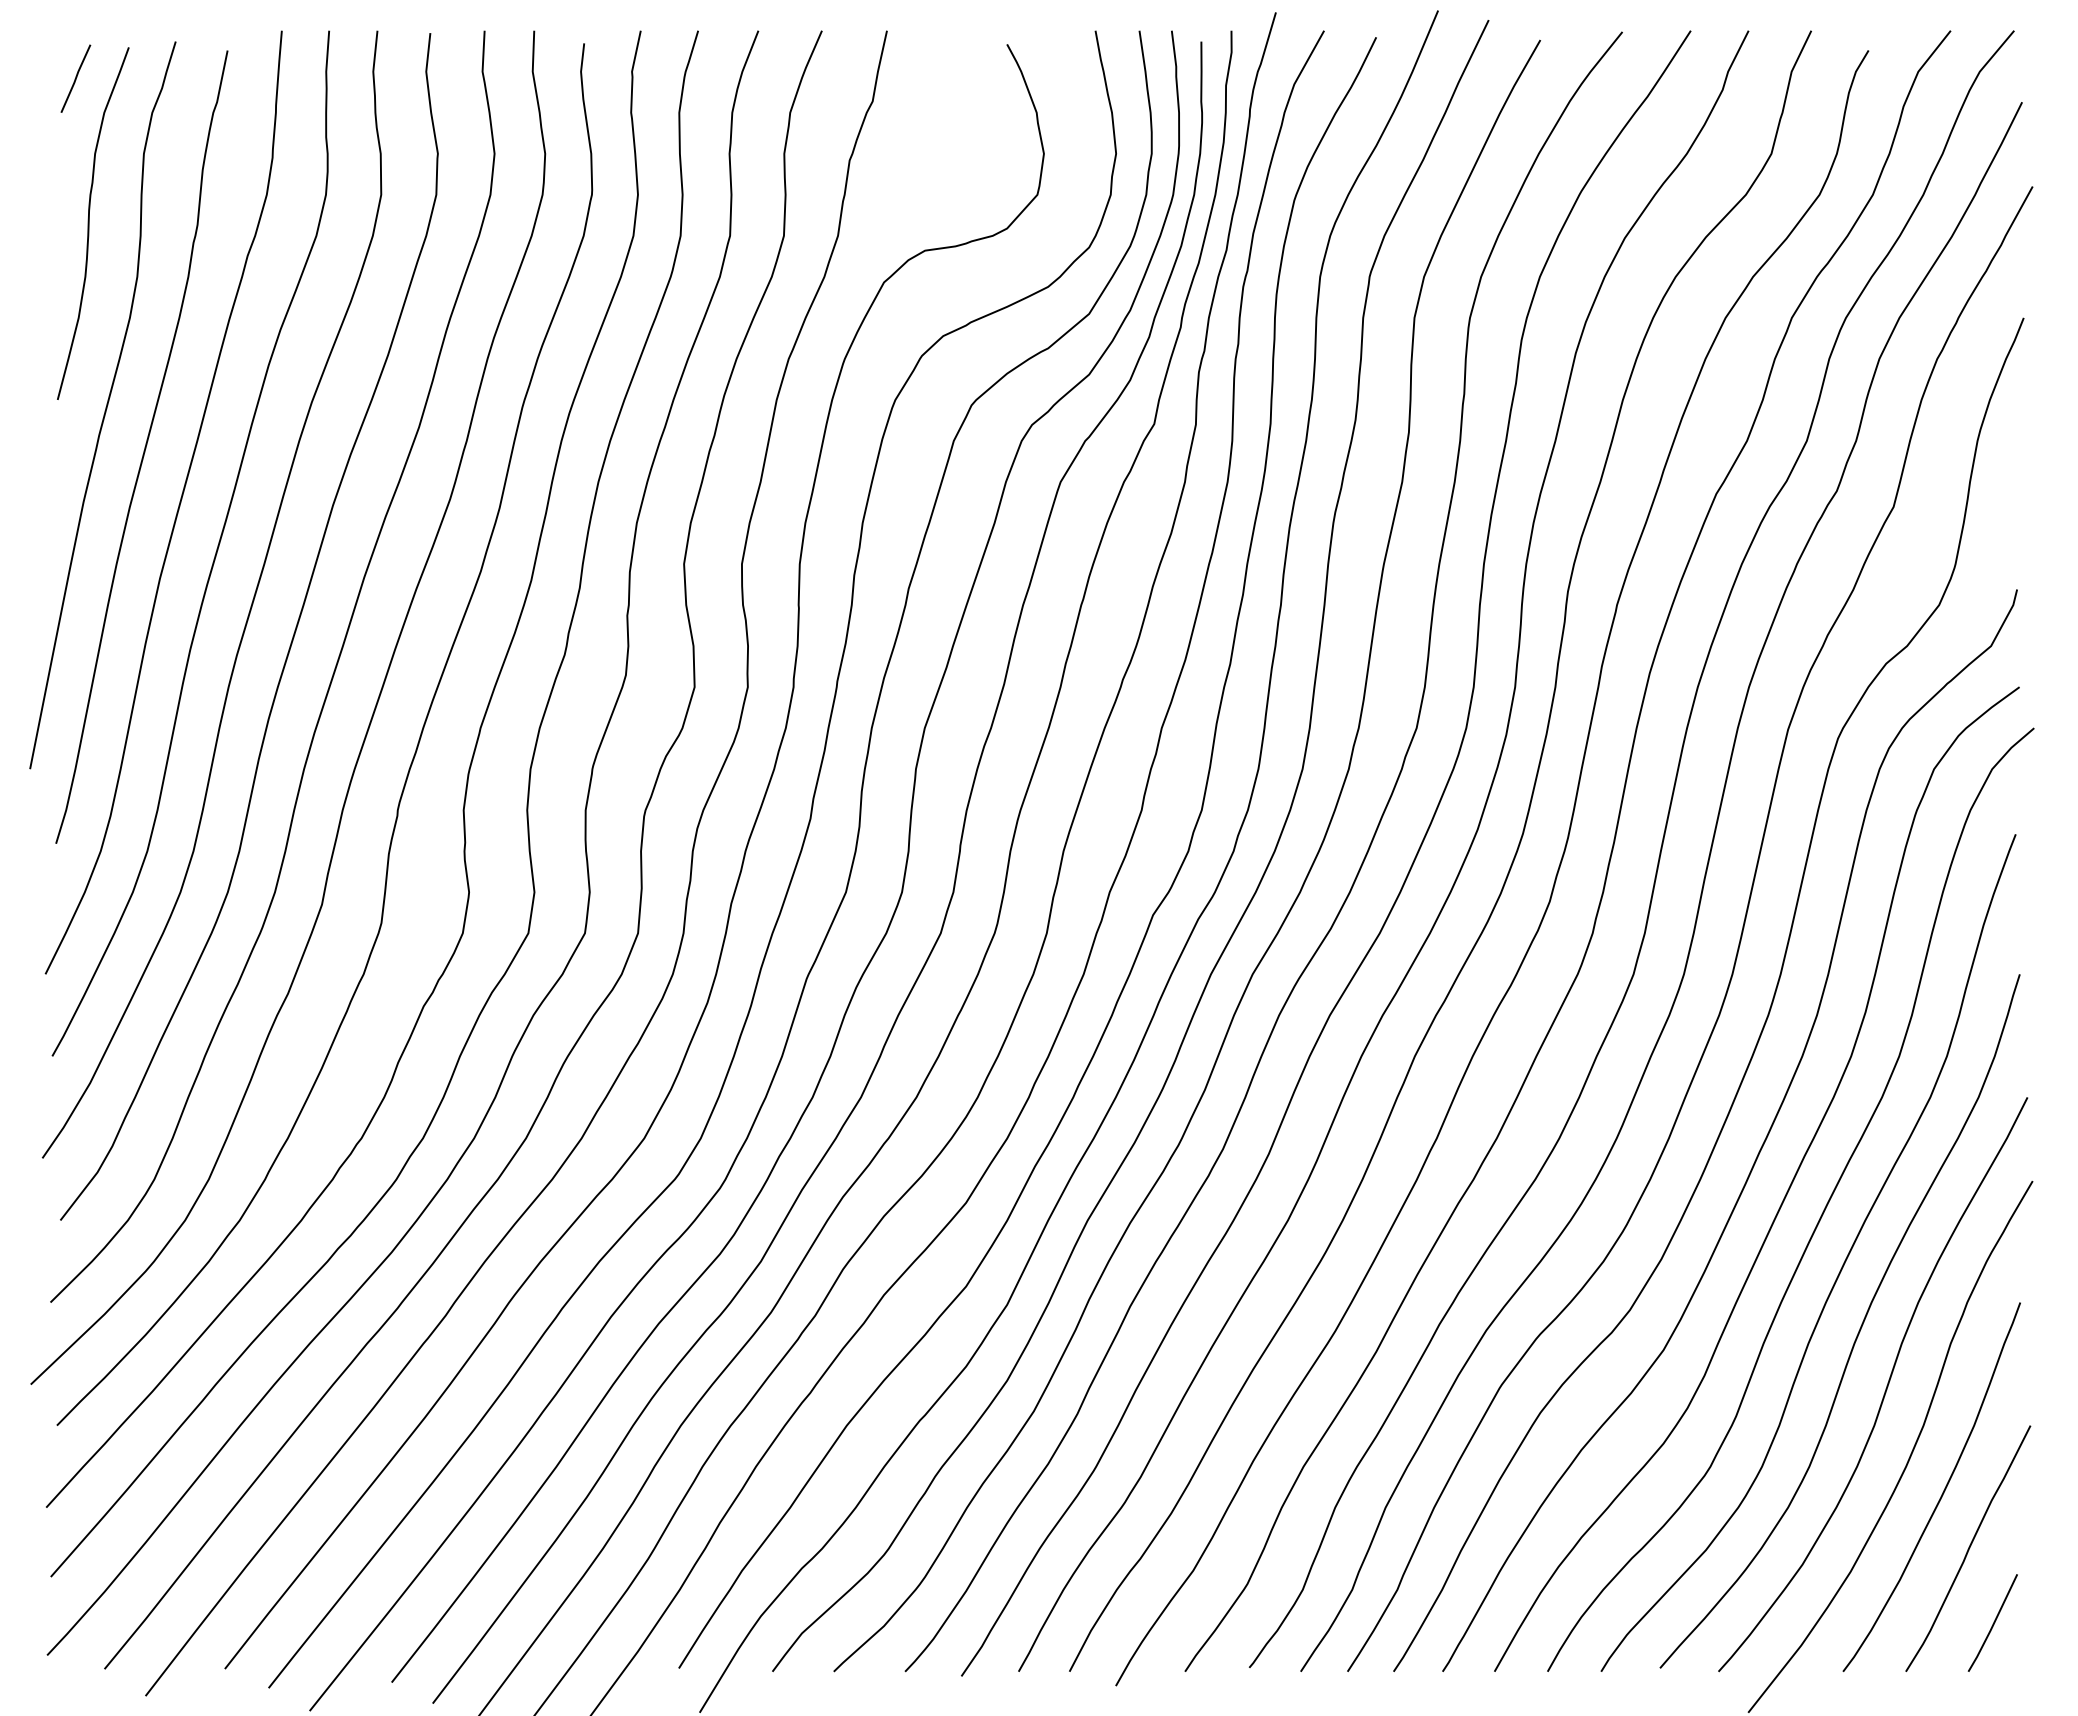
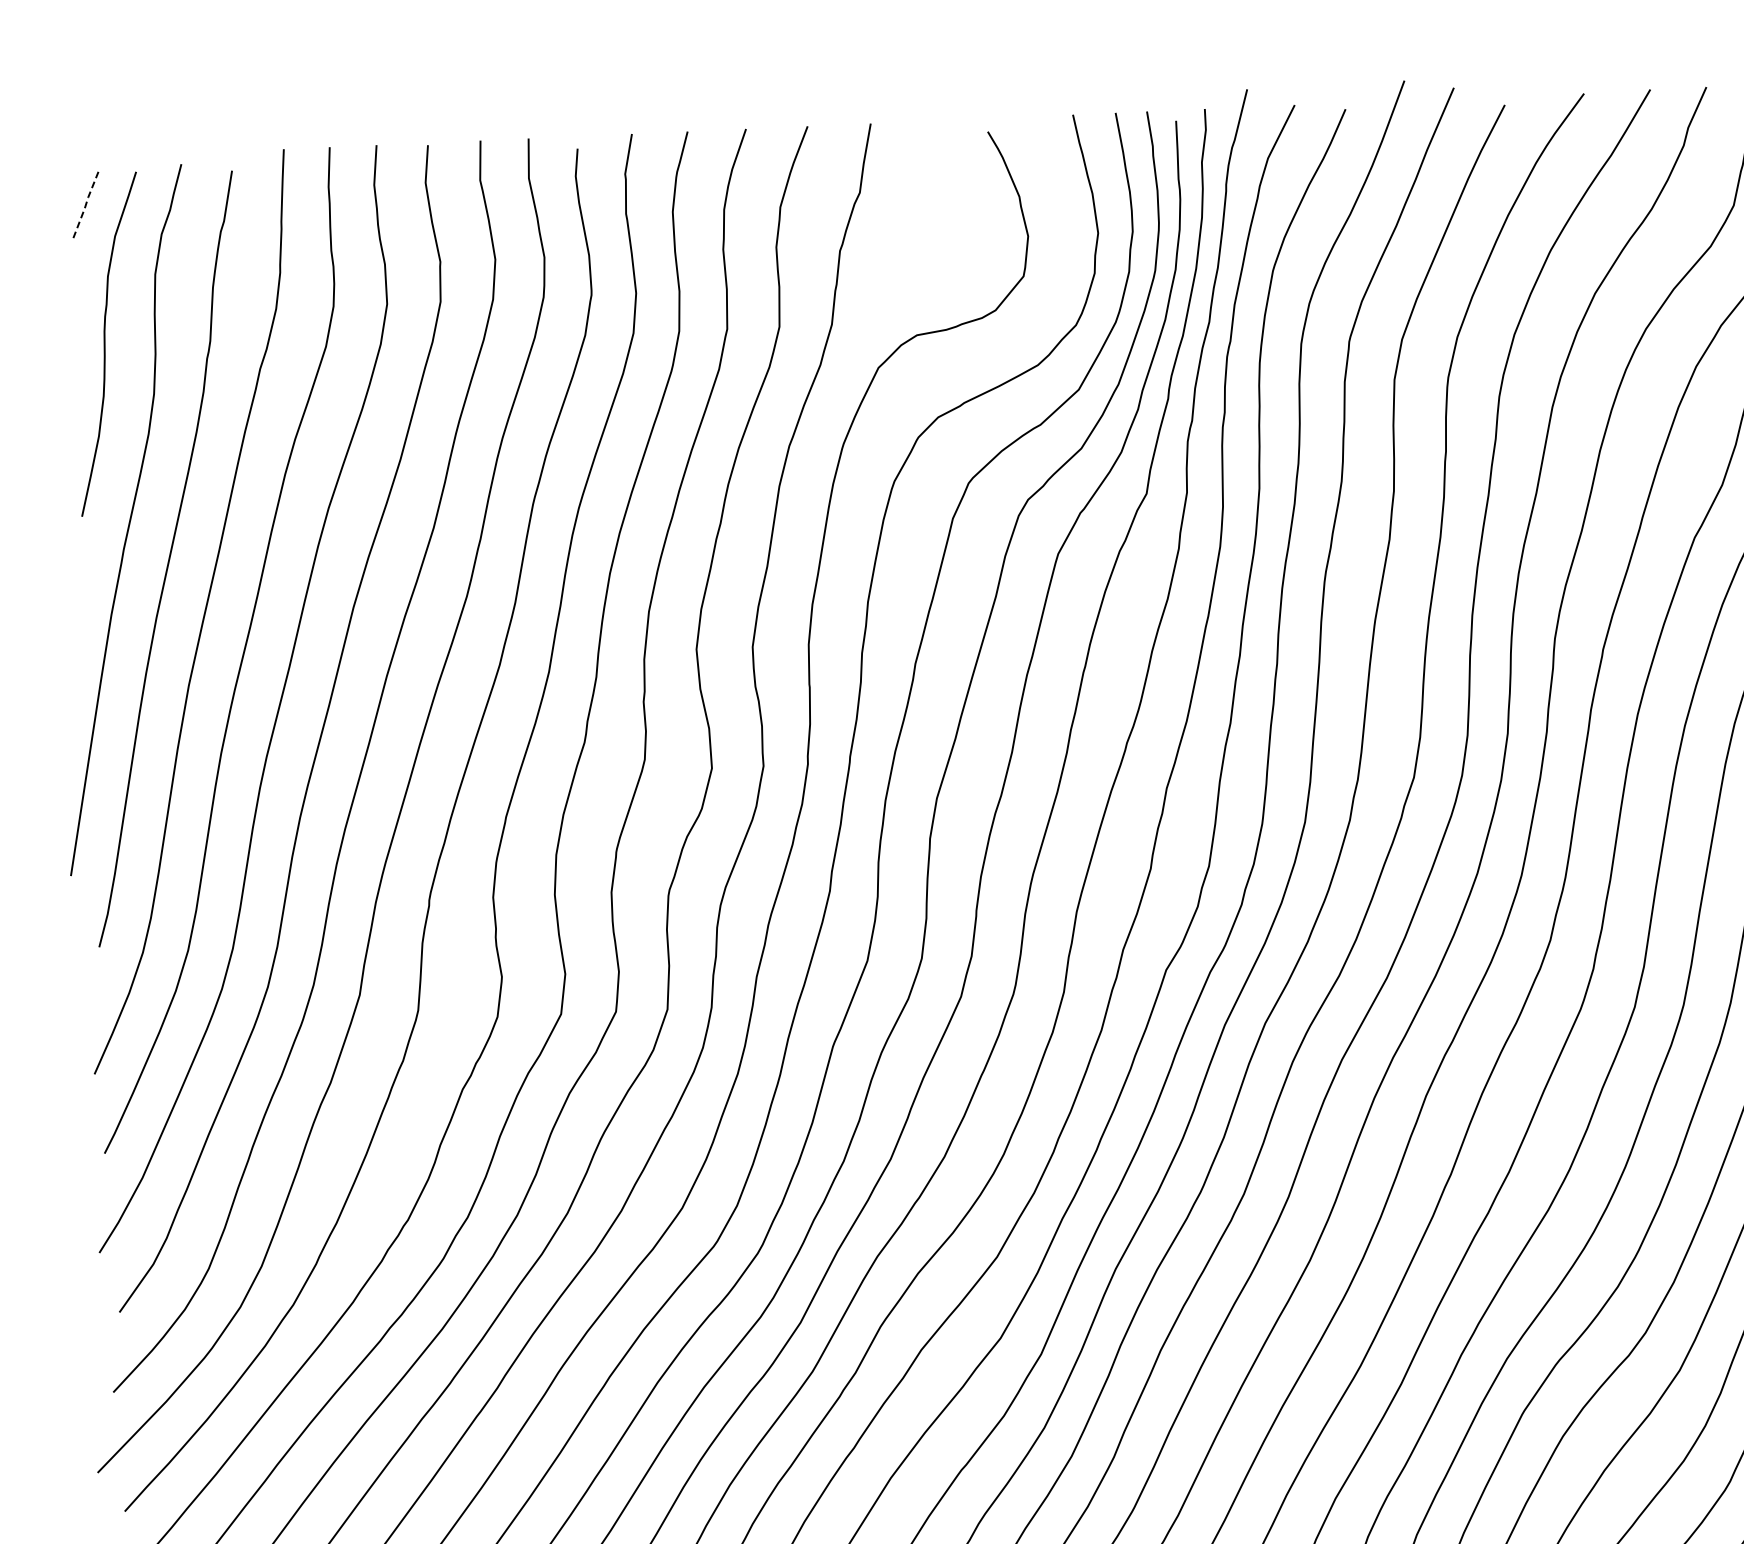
line: (76, 78) -> (86, 204), solid -> dashed

